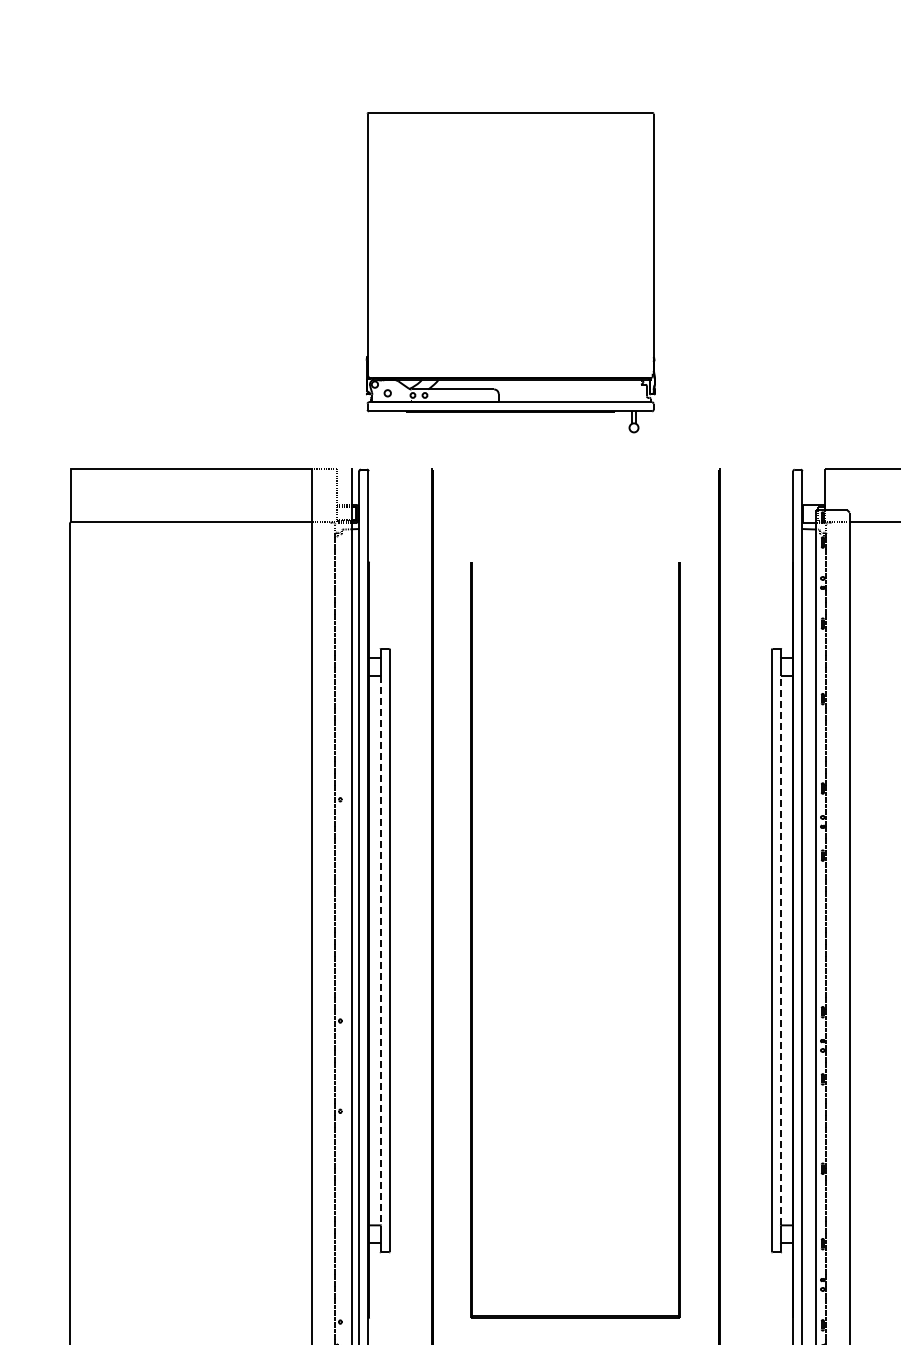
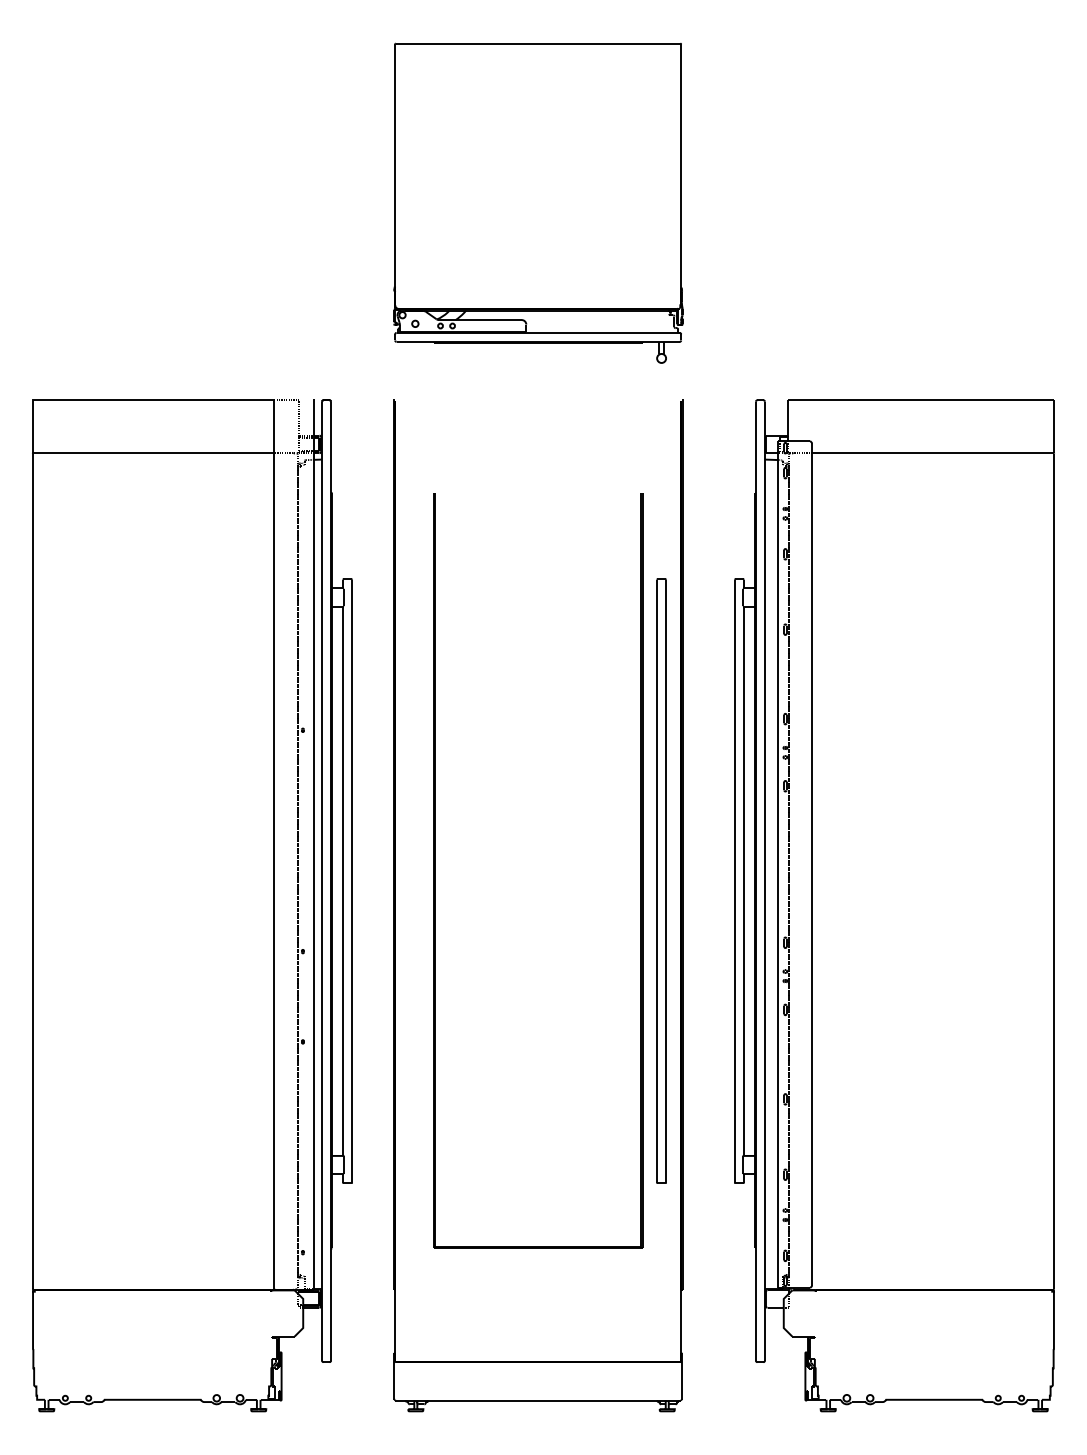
part: (510, 271) -> (538, 202), moved
part: (698, 949) -> (661, 880), added
line: (380, 950) -> (343, 881), dashed -> solid
line: (780, 950) -> (743, 881), dashed -> solid

